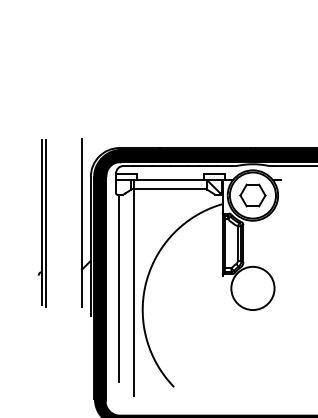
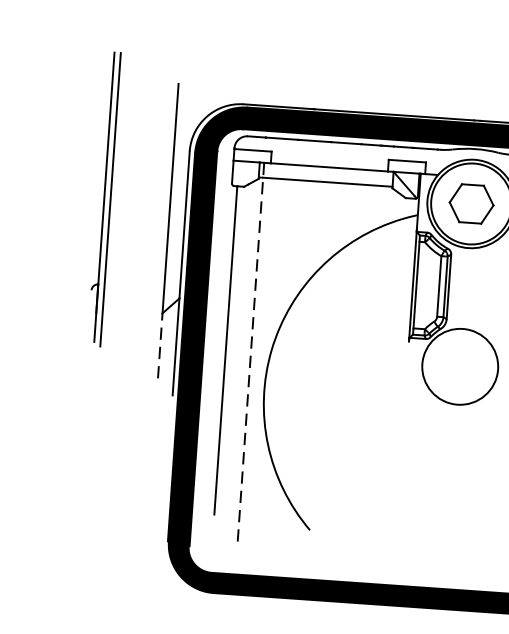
part: (41, 223) -> (102, 199), moved
line: (81, 288) -> (159, 345), solid -> dashed
line: (133, 288) -> (250, 352), solid -> dashed

